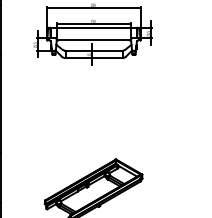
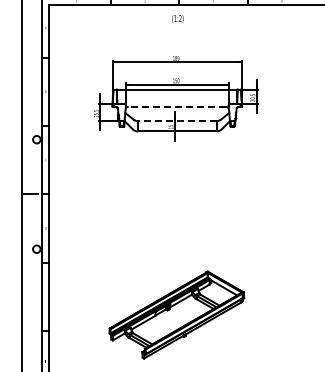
line: (94, 40) -> (177, 106), solid -> dashed
line: (93, 50) -> (176, 121), solid -> dashed

